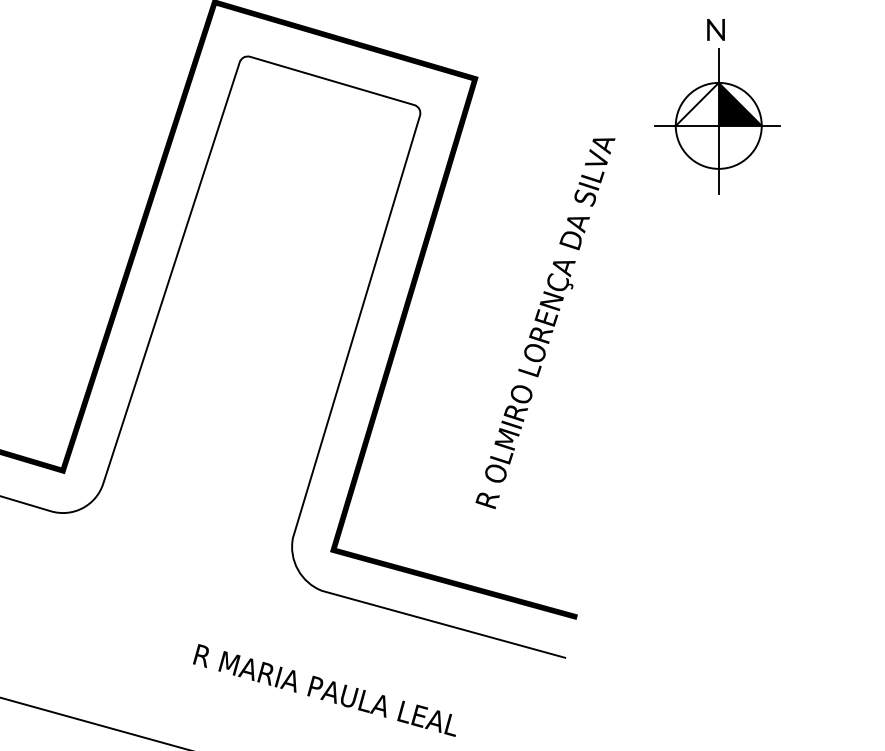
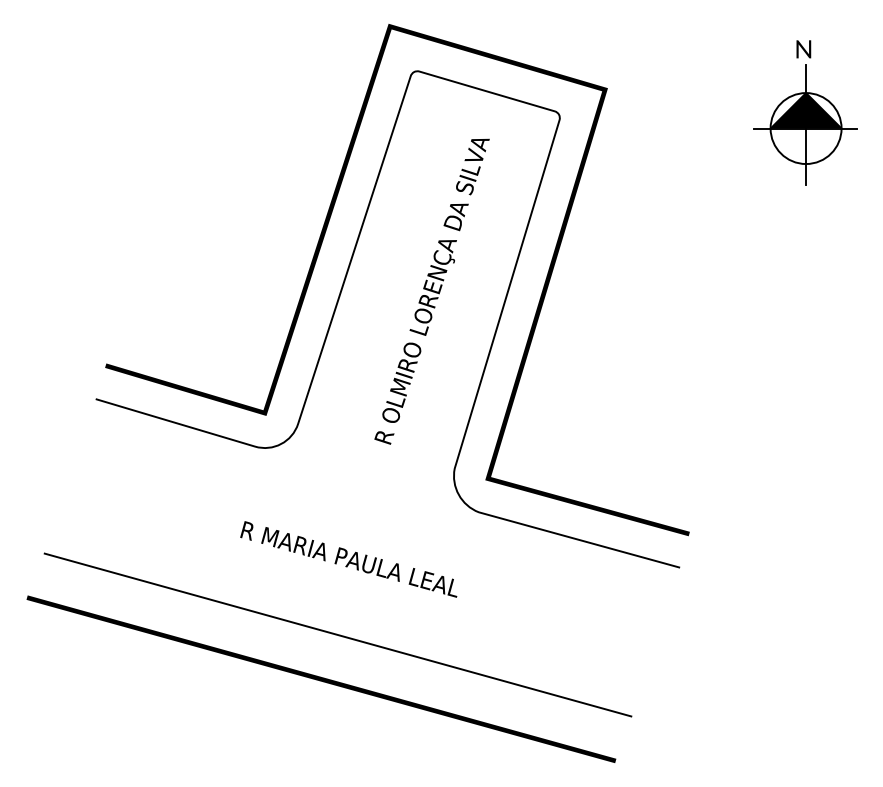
fill: (697, 104) -> (788, 110), added
text: (544, 323) -> (431, 291), moved
text: (324, 690) -> (348, 559), moved

